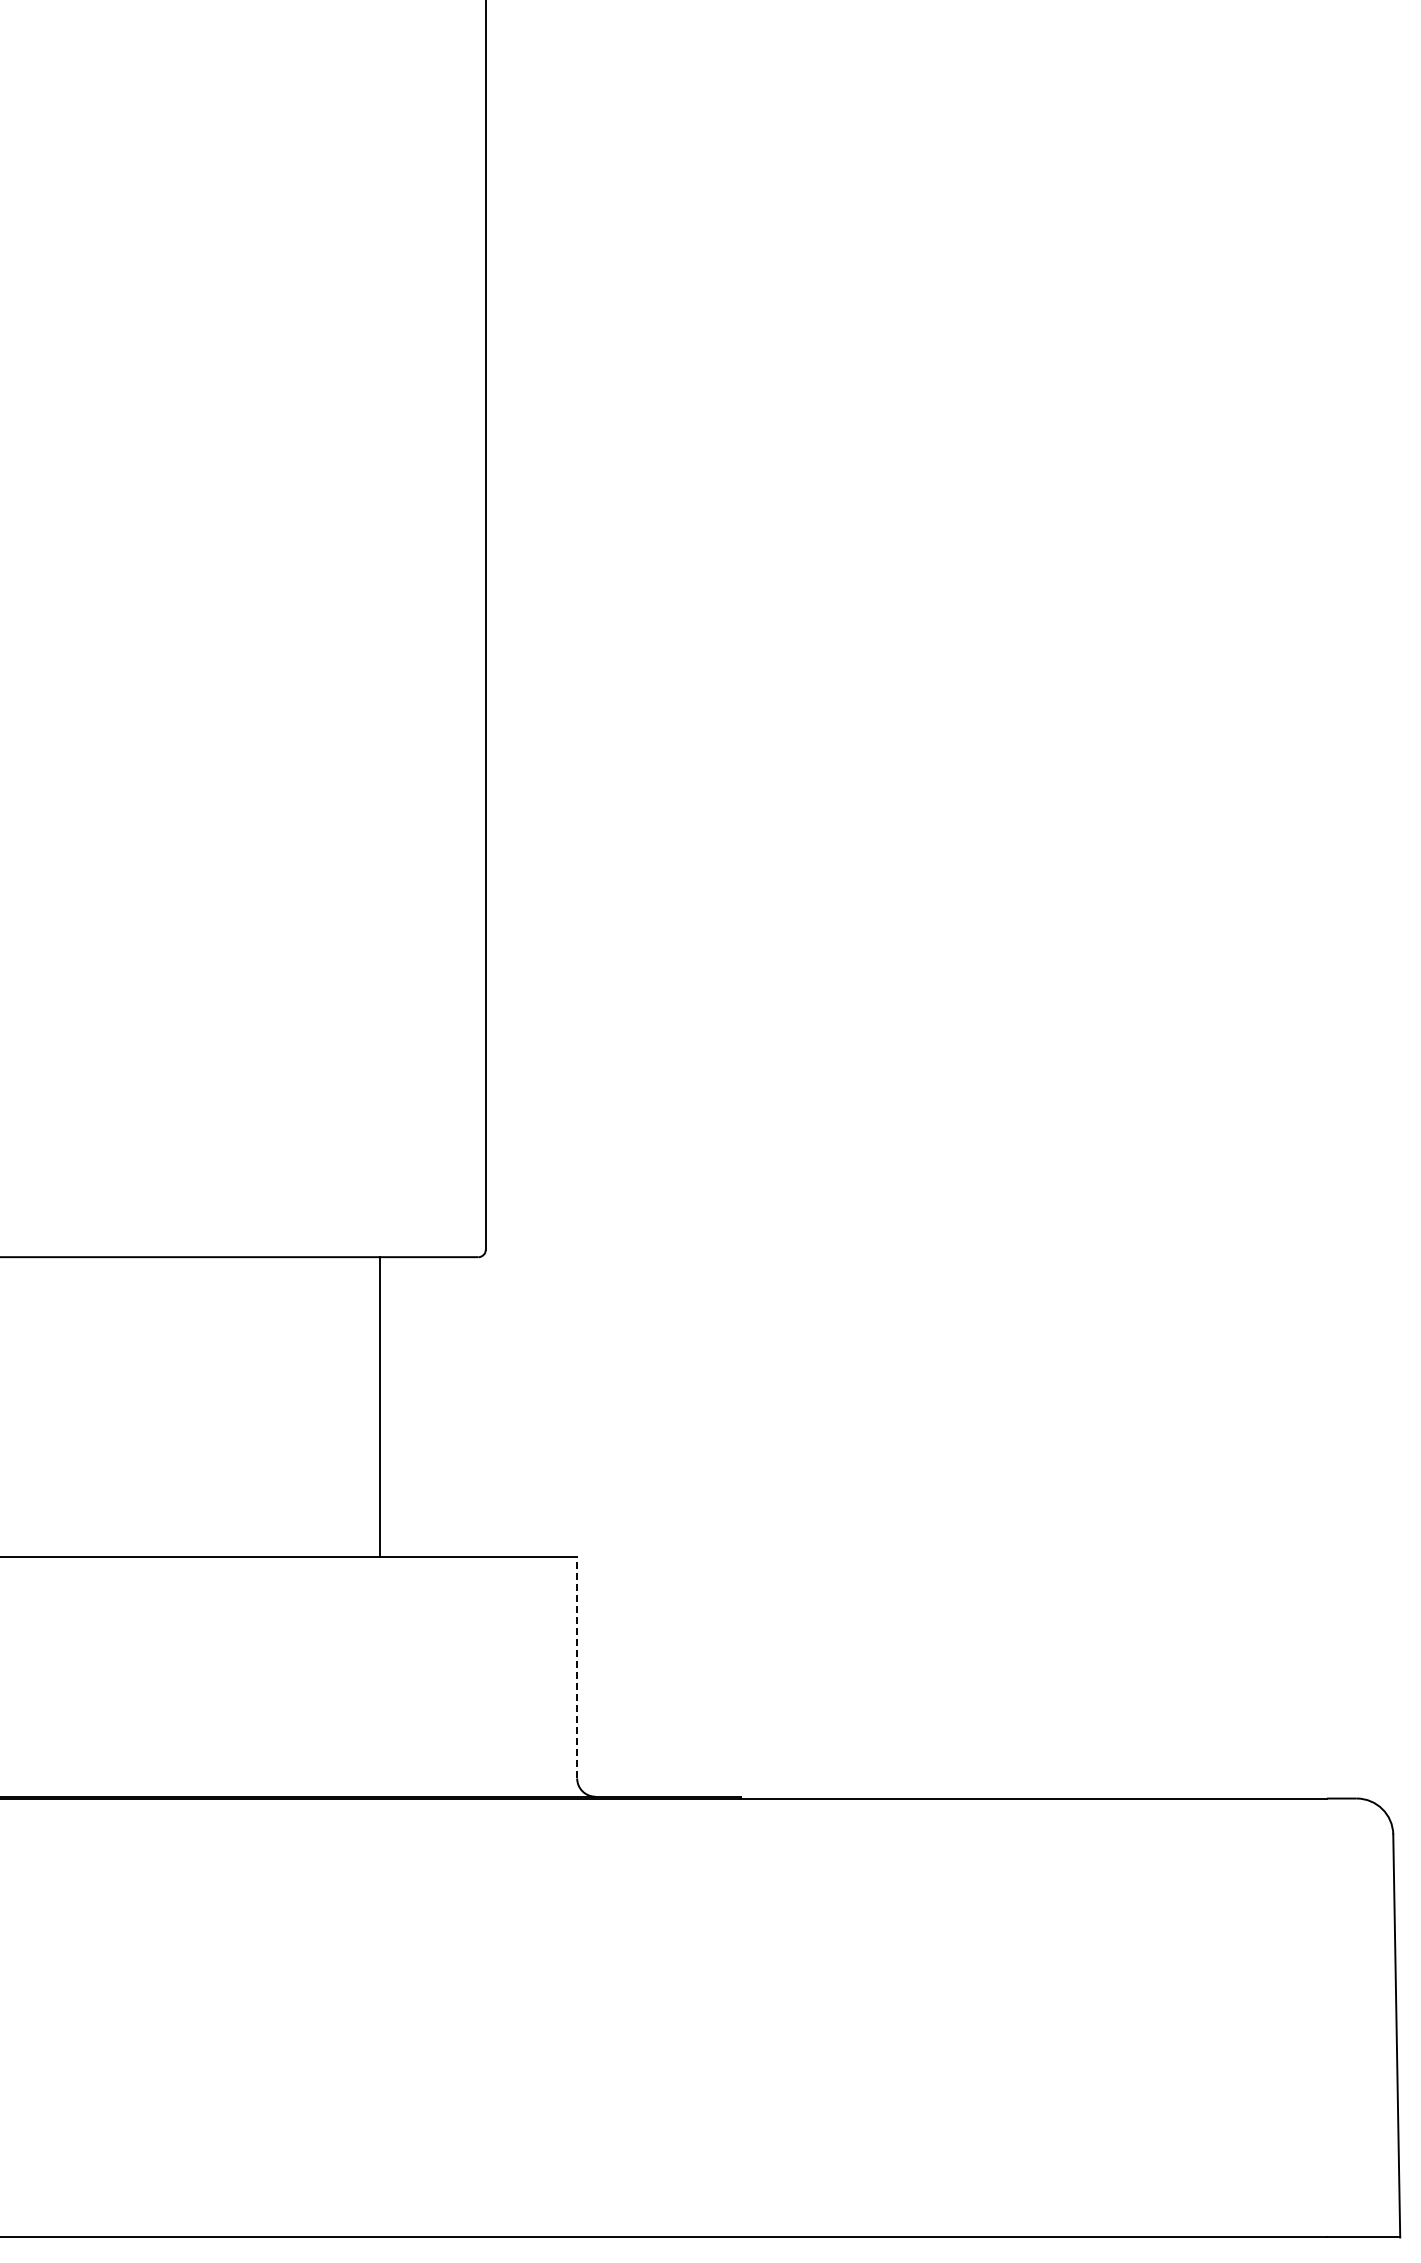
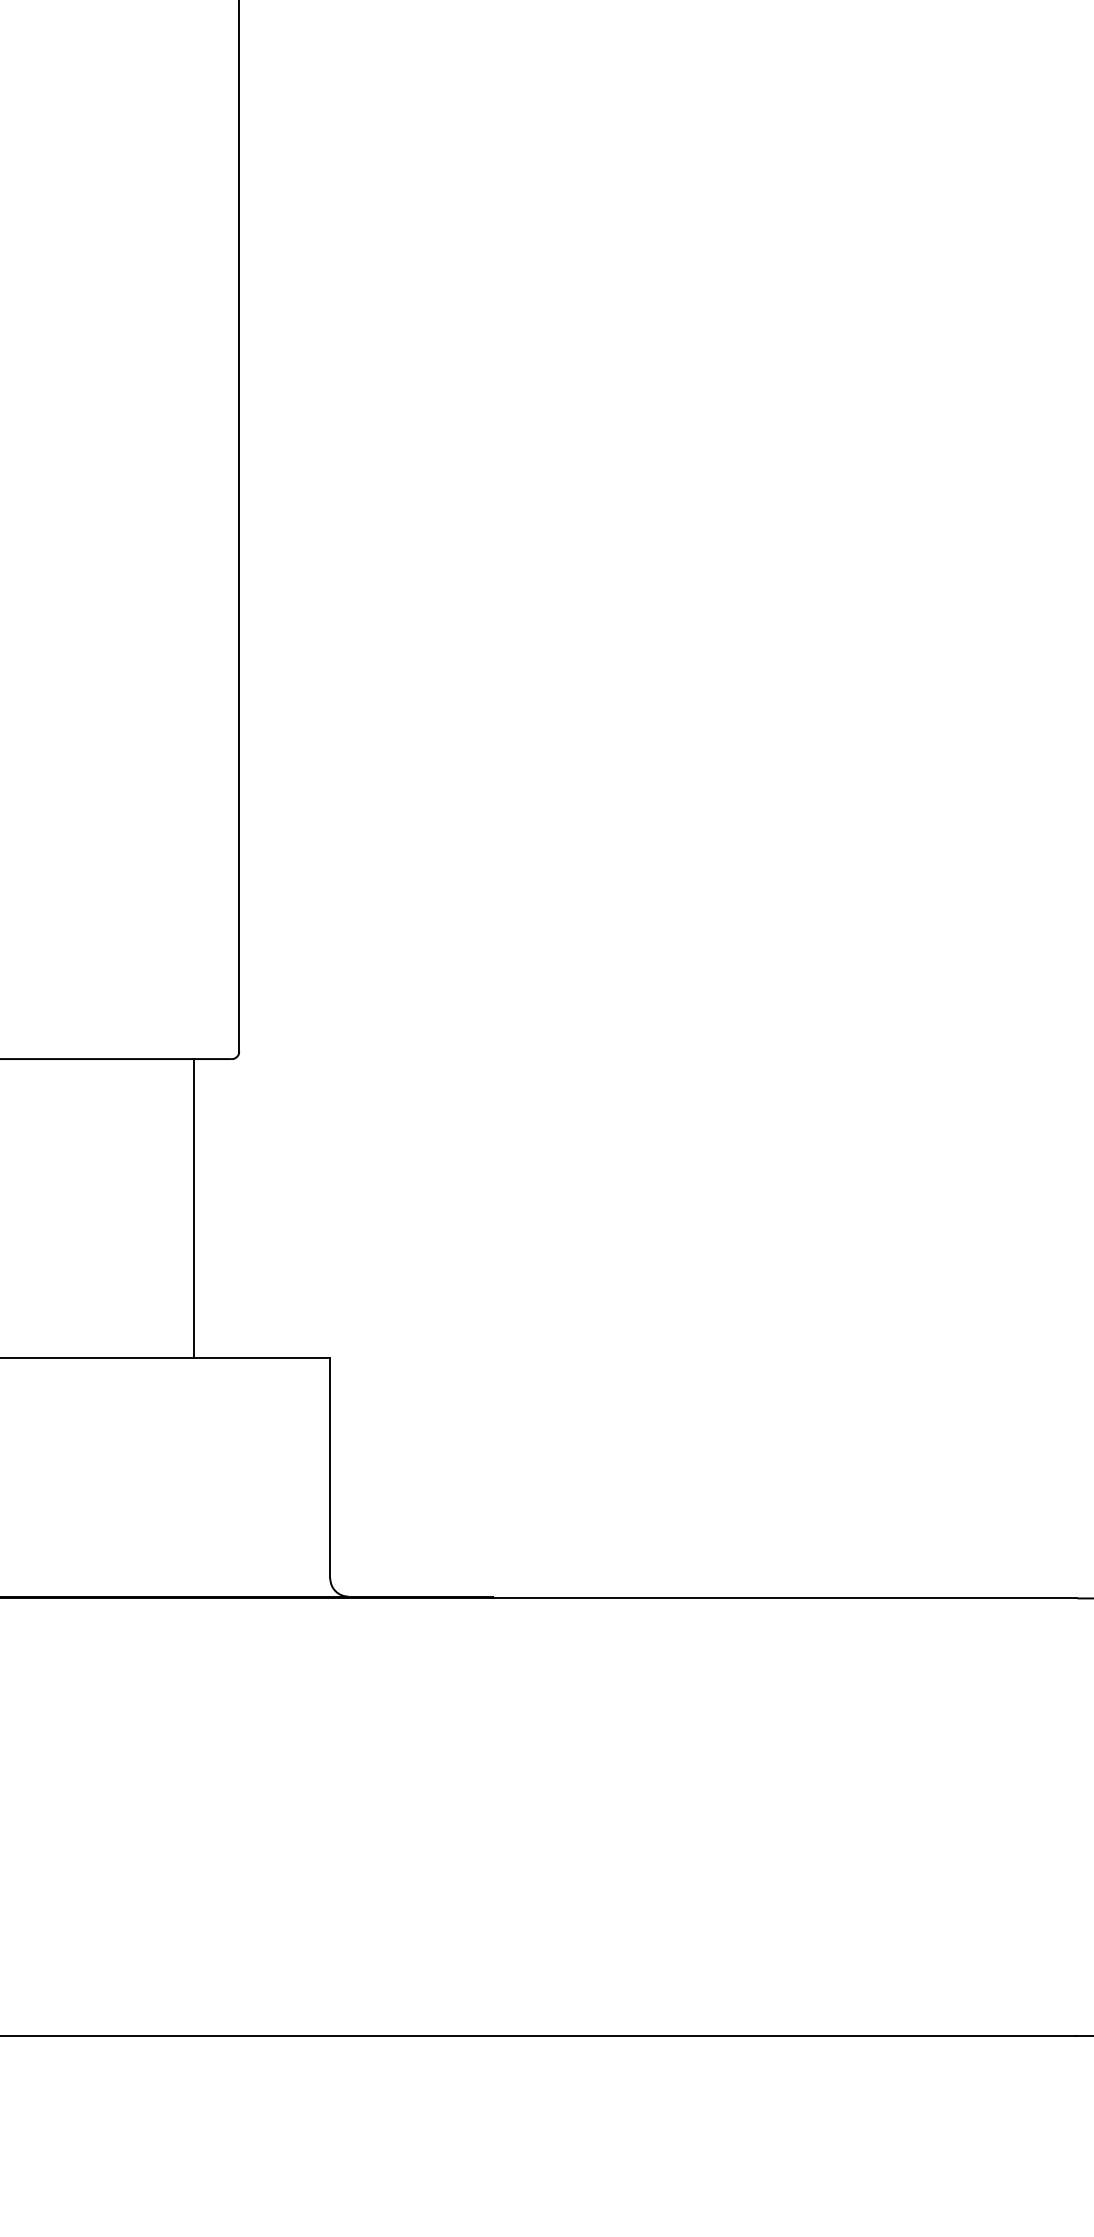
line: (380, 1407) -> (194, 1208), moved
line: (577, 1667) -> (330, 1467), dashed -> solid

